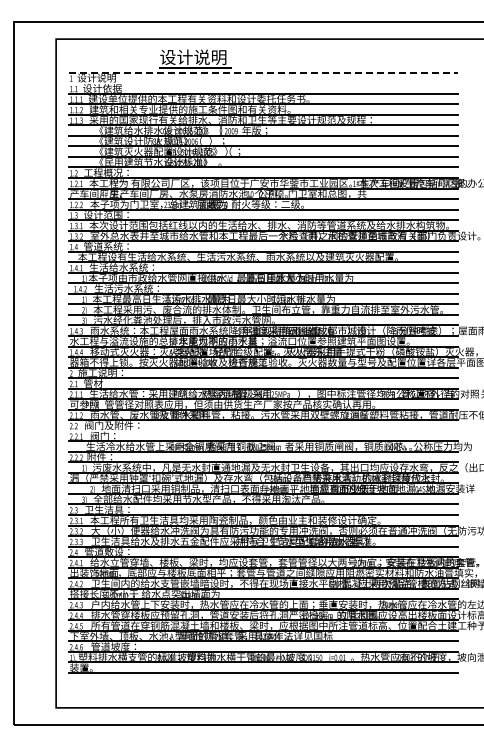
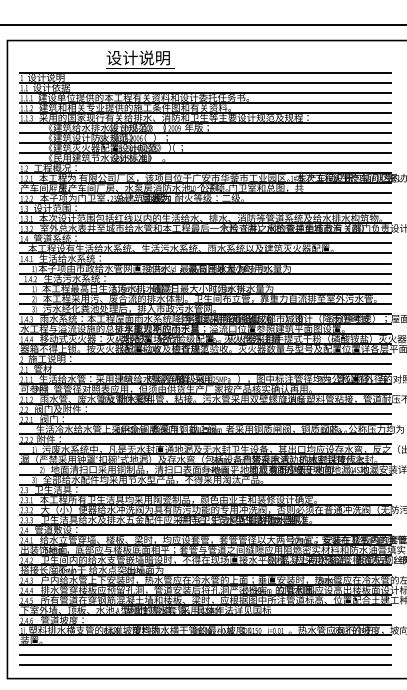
line: (264, 72) -> (206, 72), dashed -> solid
line: (263, 83) -> (205, 82), added
line: (263, 430) -> (205, 413), added
line: (263, 683) -> (205, 655), added
line: (263, 694) -> (205, 665), added

